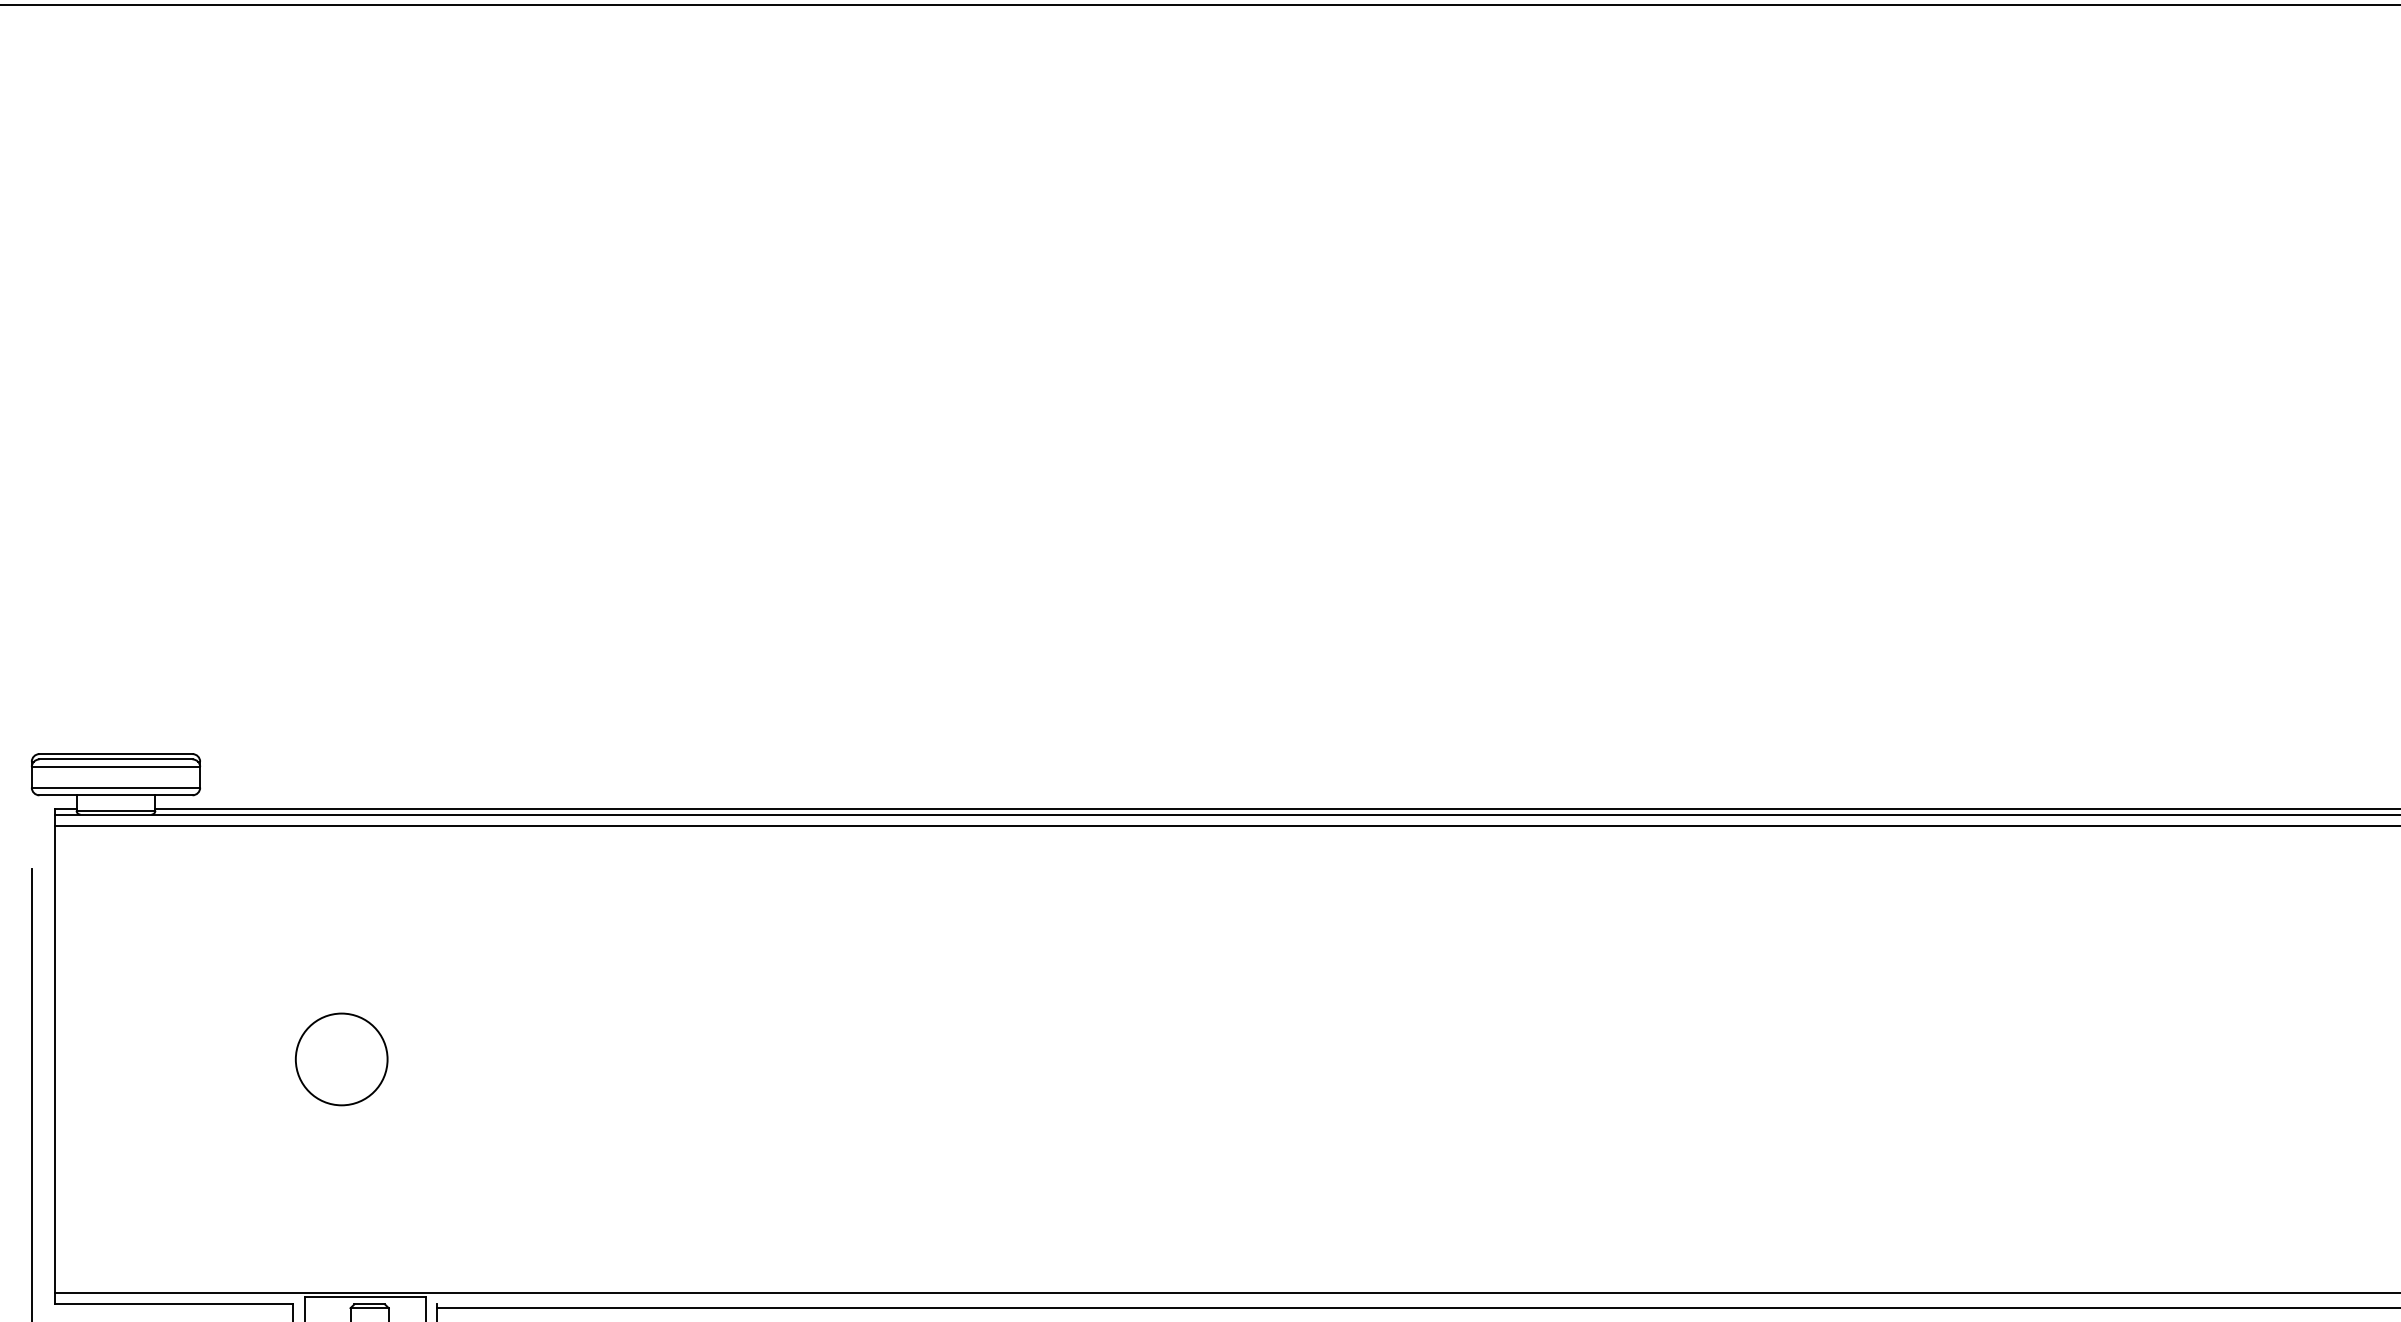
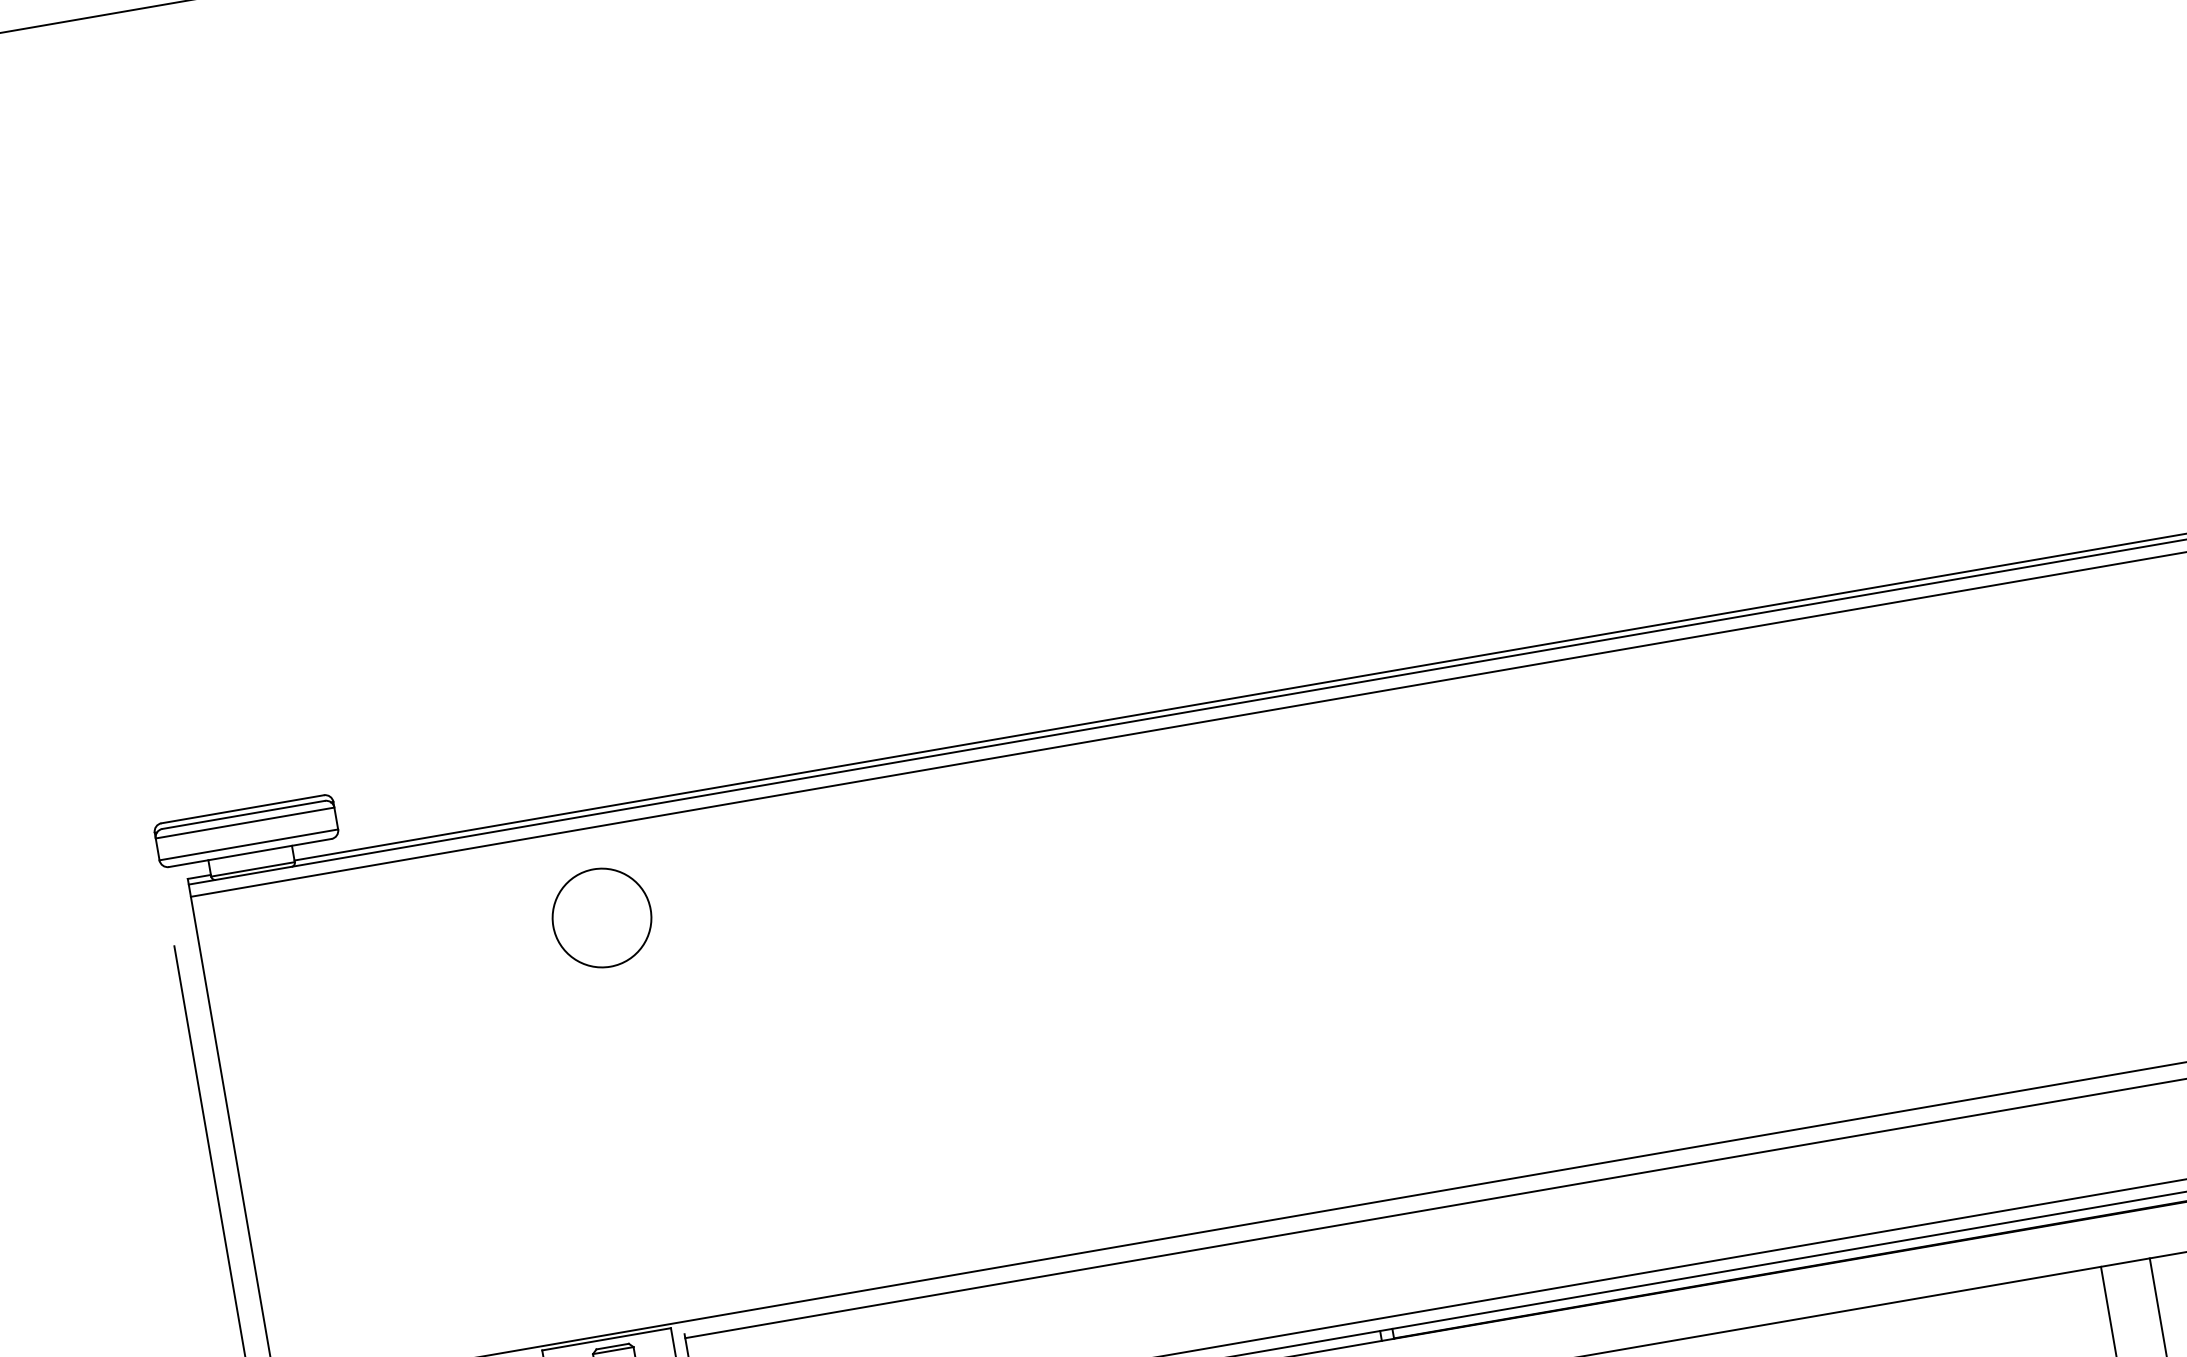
circle: (341, 1059) -> (601, 918), moved

